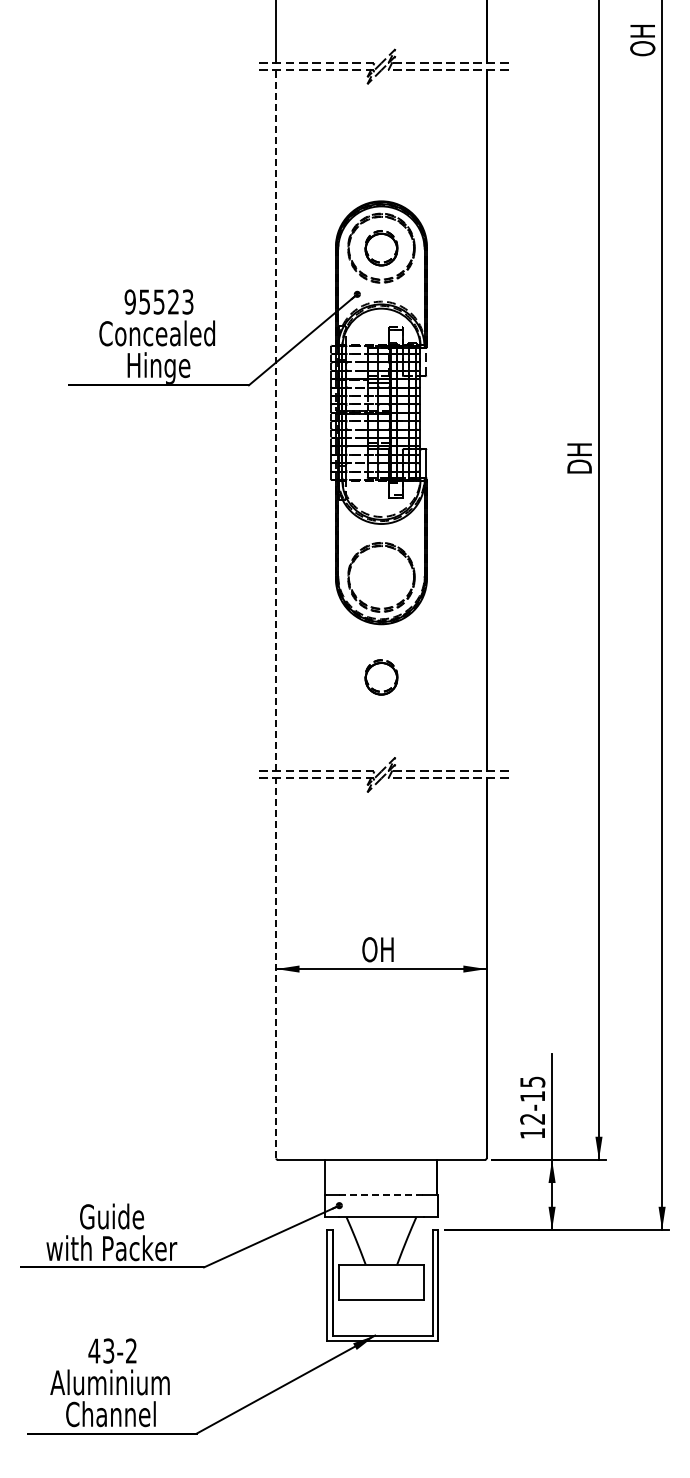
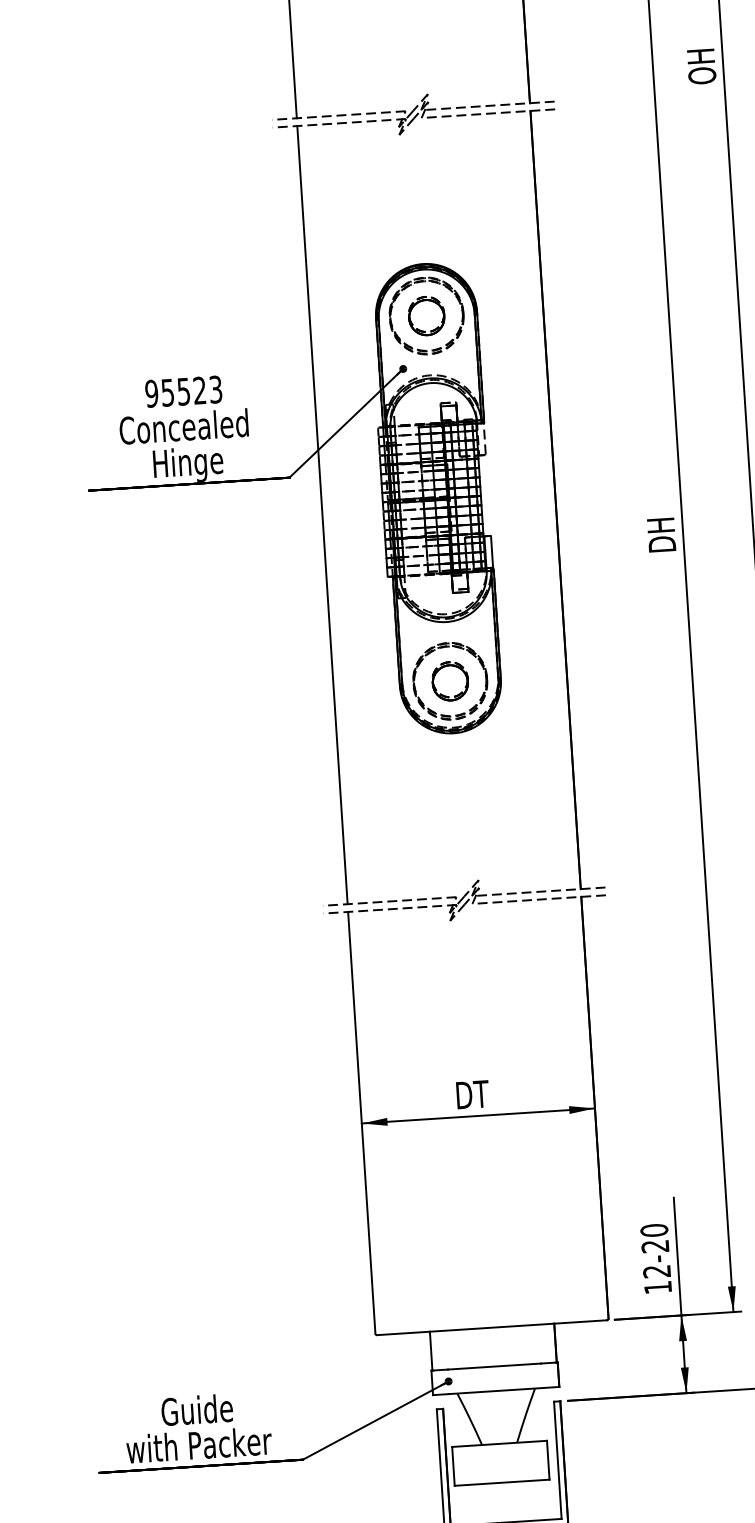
line: (276, 420) -> (322, 514), dashed -> solid
part: (381, 677) -> (450, 681), moved
text: (377, 949) -> (472, 1094), OH -> DT
line: (276, 967) -> (361, 1121), dashed -> solid
text: (532, 1088) -> (654, 1237), 12-15 -> 12-20
line: (381, 1194) -> (494, 1366), dashed -> solid

